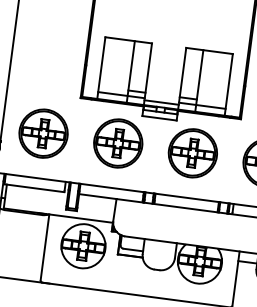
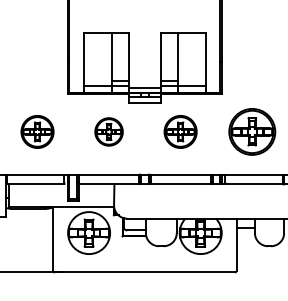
part: (43, 133) -> (37, 131), size x0.7
part: (117, 142) -> (108, 131), size x0.6
part: (192, 152) -> (180, 131), size x0.7

